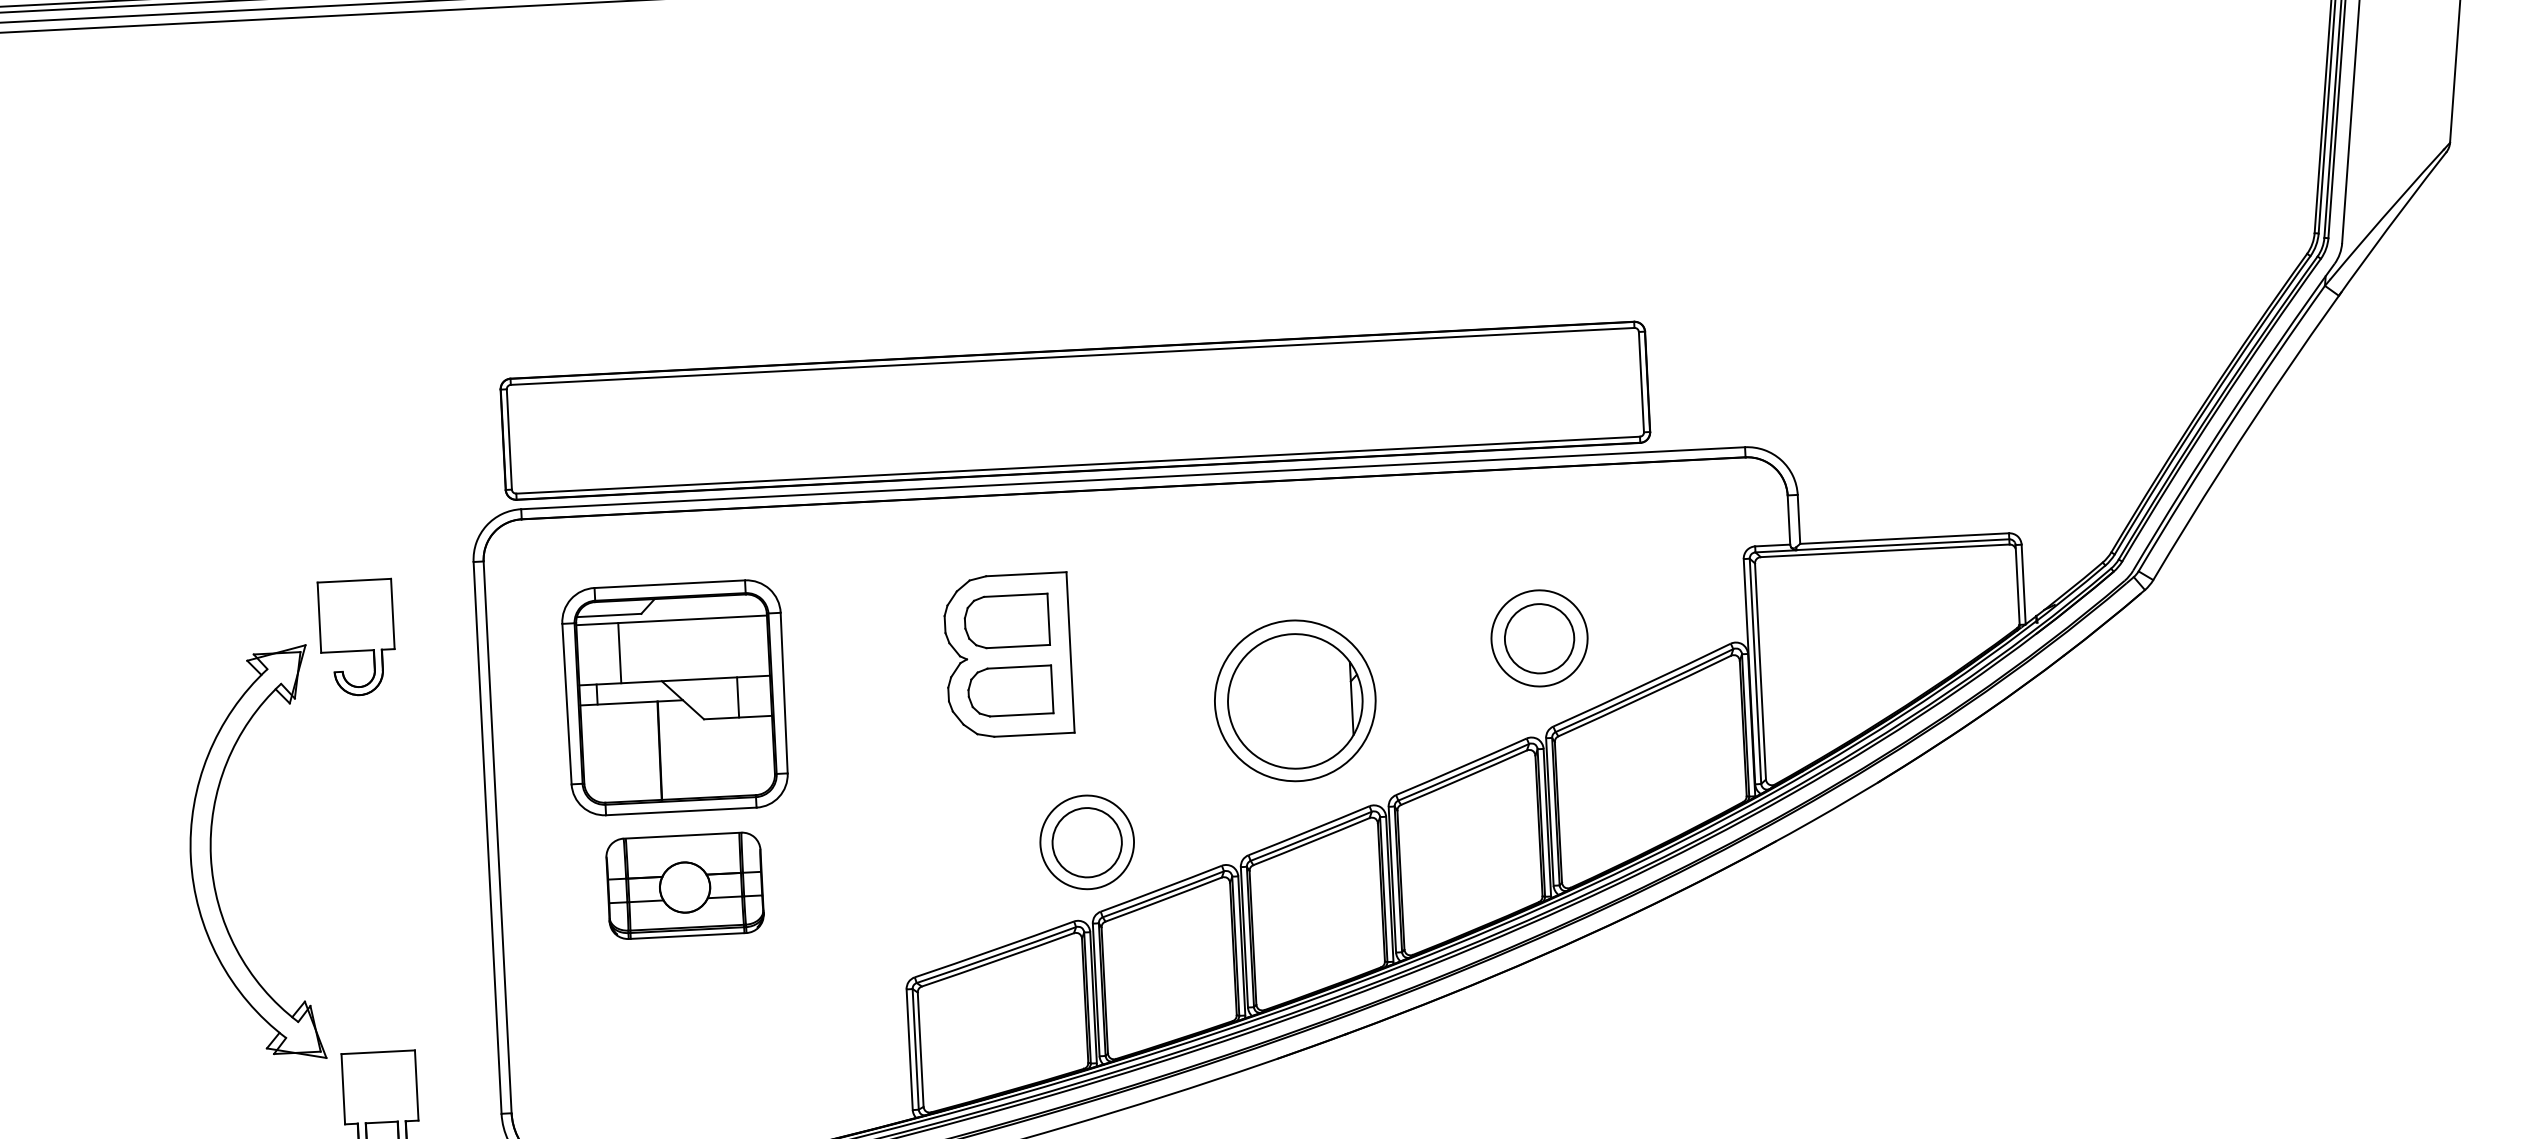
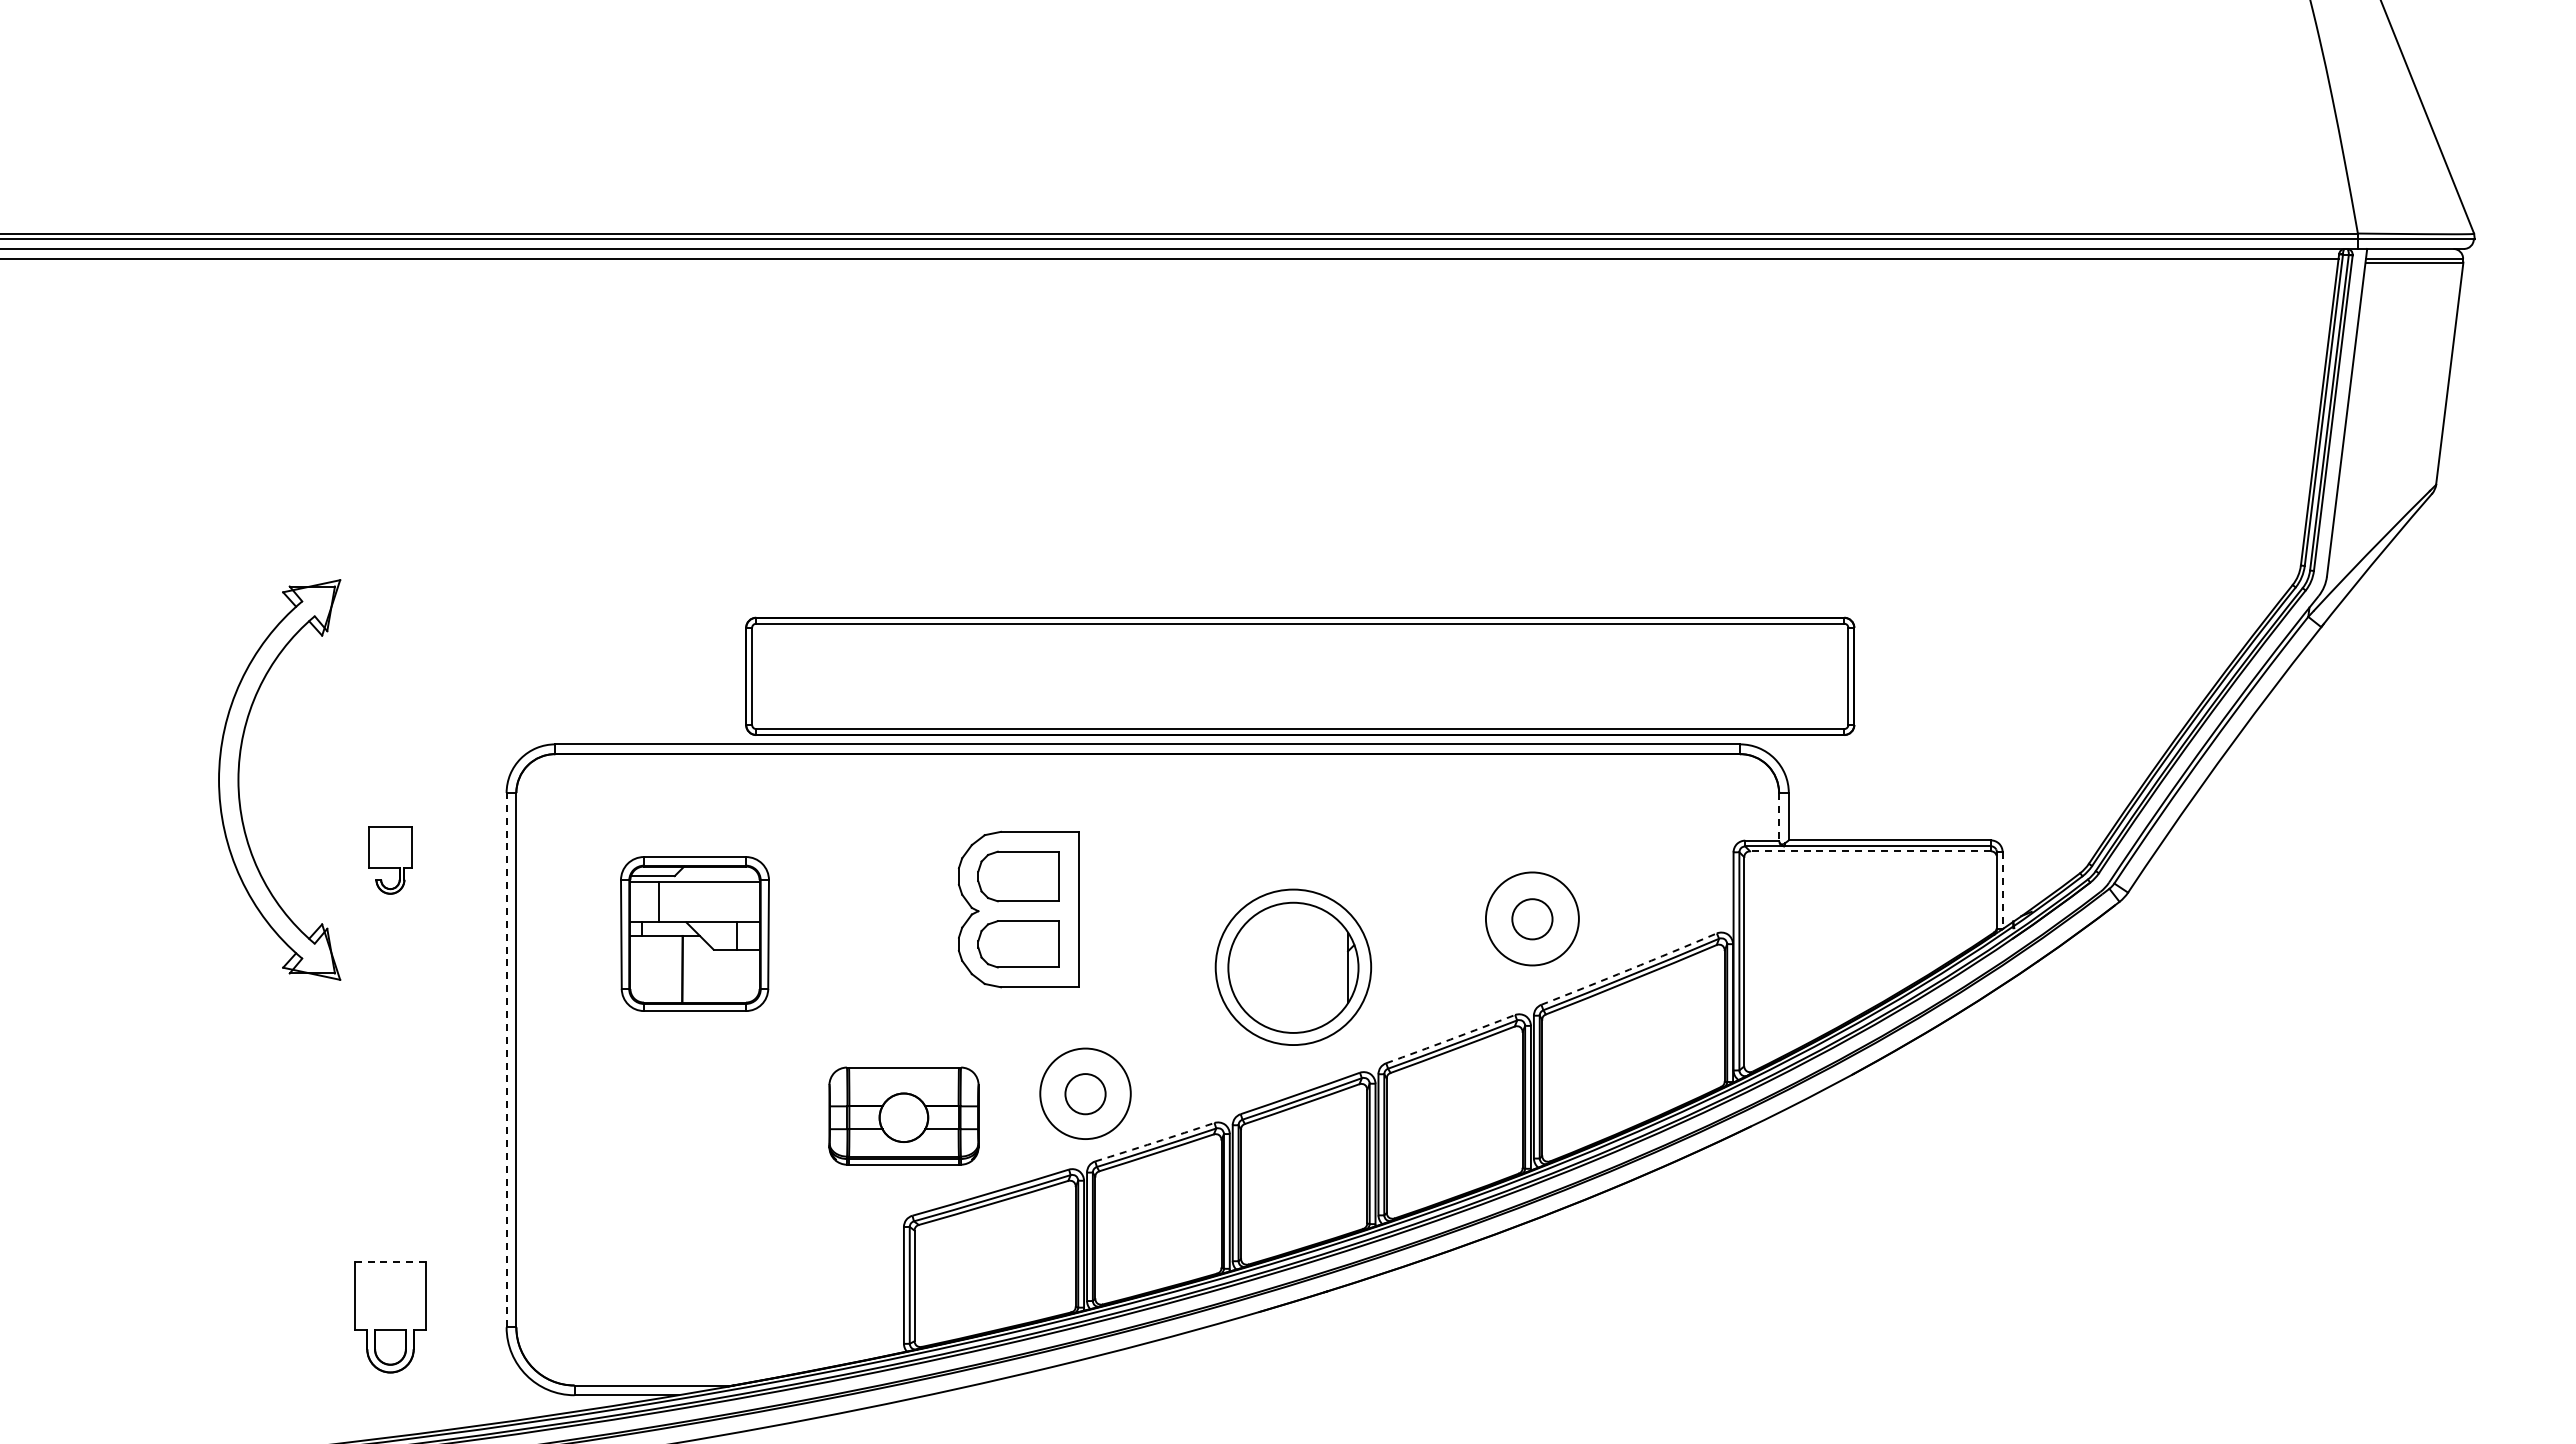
part: (1075, 409) -> (1300, 675), moved
line: (1789, 519) -> (1779, 816), solid -> dashed
line: (1885, 551) -> (1870, 851), solid -> dashed
line: (2023, 584) -> (2002, 890), solid -> dashed
part: (357, 637) -> (390, 860), size x0.6
circle: (1538, 637) -> (1531, 918), size x0.6
arc: (1642, 685) -> (1629, 969), solid -> dashed
part: (674, 697) -> (694, 933), size x0.7
arc: (1461, 767) -> (1450, 1039), solid -> dashed
line: (487, 837) -> (506, 1059), solid -> dashed
circle: (1087, 842) -> (1085, 1093), size x0.6
part: (211, 856) -> (239, 779), moved
part: (684, 885) -> (903, 1115), moved
arc: (1160, 889) -> (1154, 1142), solid -> dashed
line: (378, 1051) -> (390, 1261), solid -> dashed

